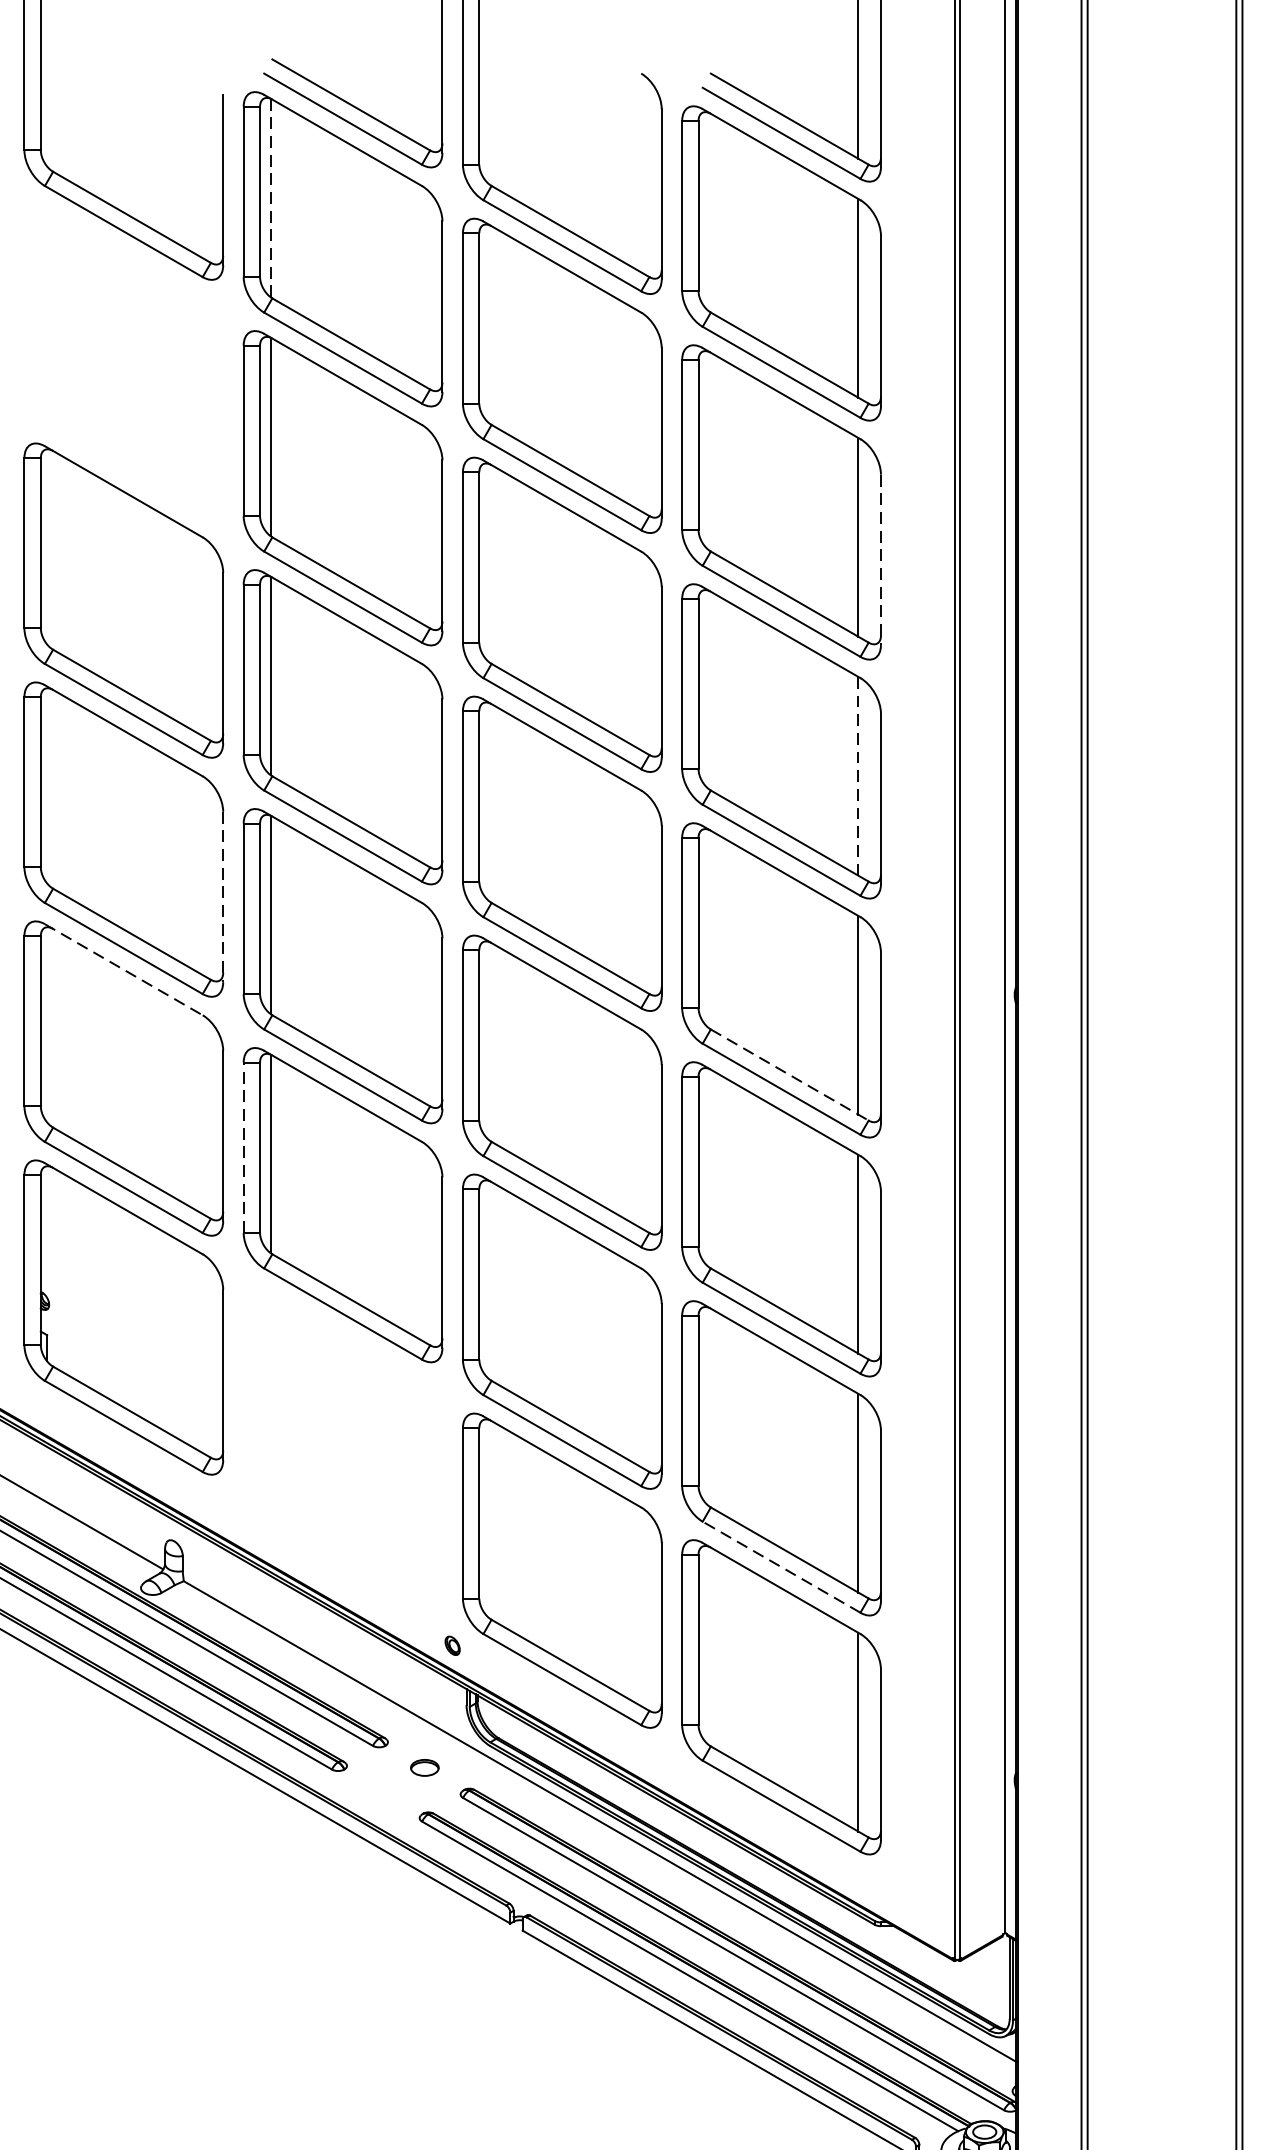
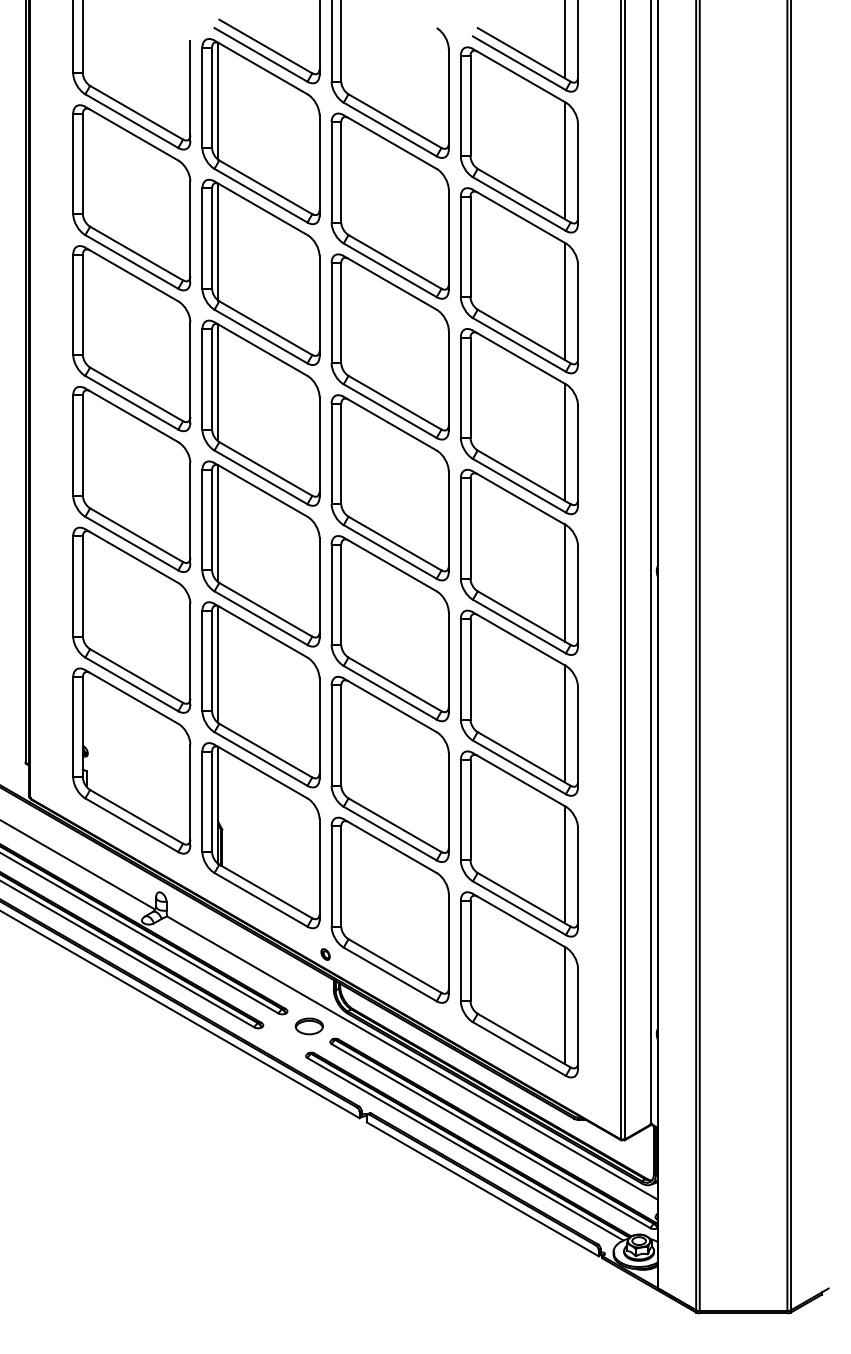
line: (270, 196) -> (218, 100), dashed -> solid
part: (123, 361) -> (131, 197), added
line: (880, 561) -> (577, 315), dashed -> solid
line: (858, 776) -> (564, 442), dashed -> solid
line: (223, 897) -> (190, 513), dashed -> solid
line: (123, 970) -> (131, 556), dashed -> solid
line: (790, 1075) -> (524, 618), dashed -> solid
line: (243, 1146) -> (202, 660), dashed -> solid
part: (342, 1443) -> (260, 835), added
line: (781, 1567) -> (519, 908), dashed -> solid
part: (423, 1767) -> (308, 1026), size x1.67

